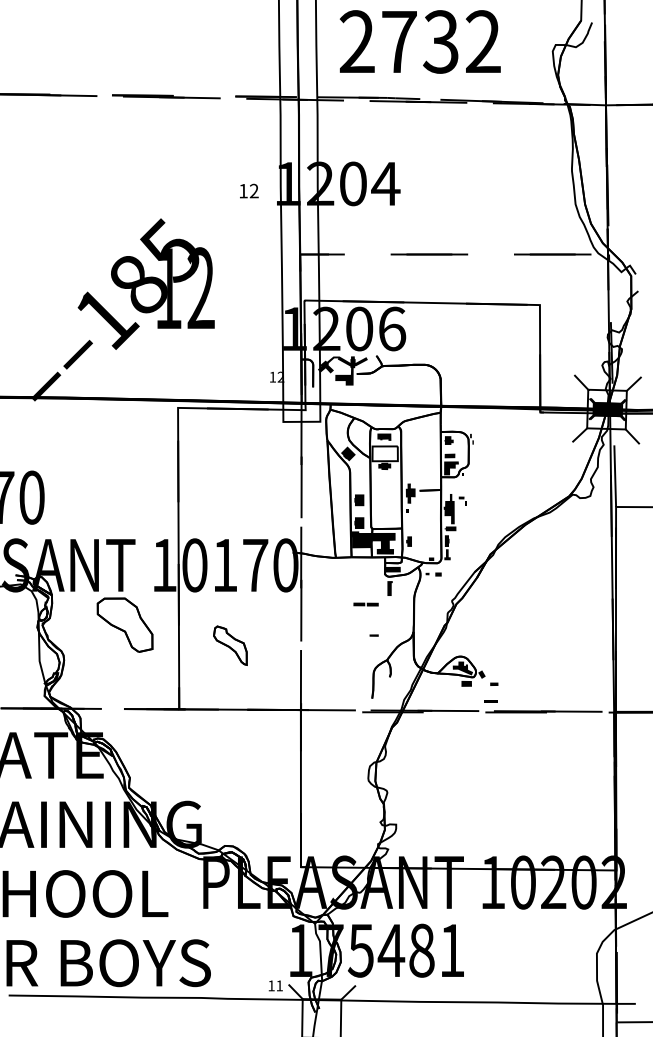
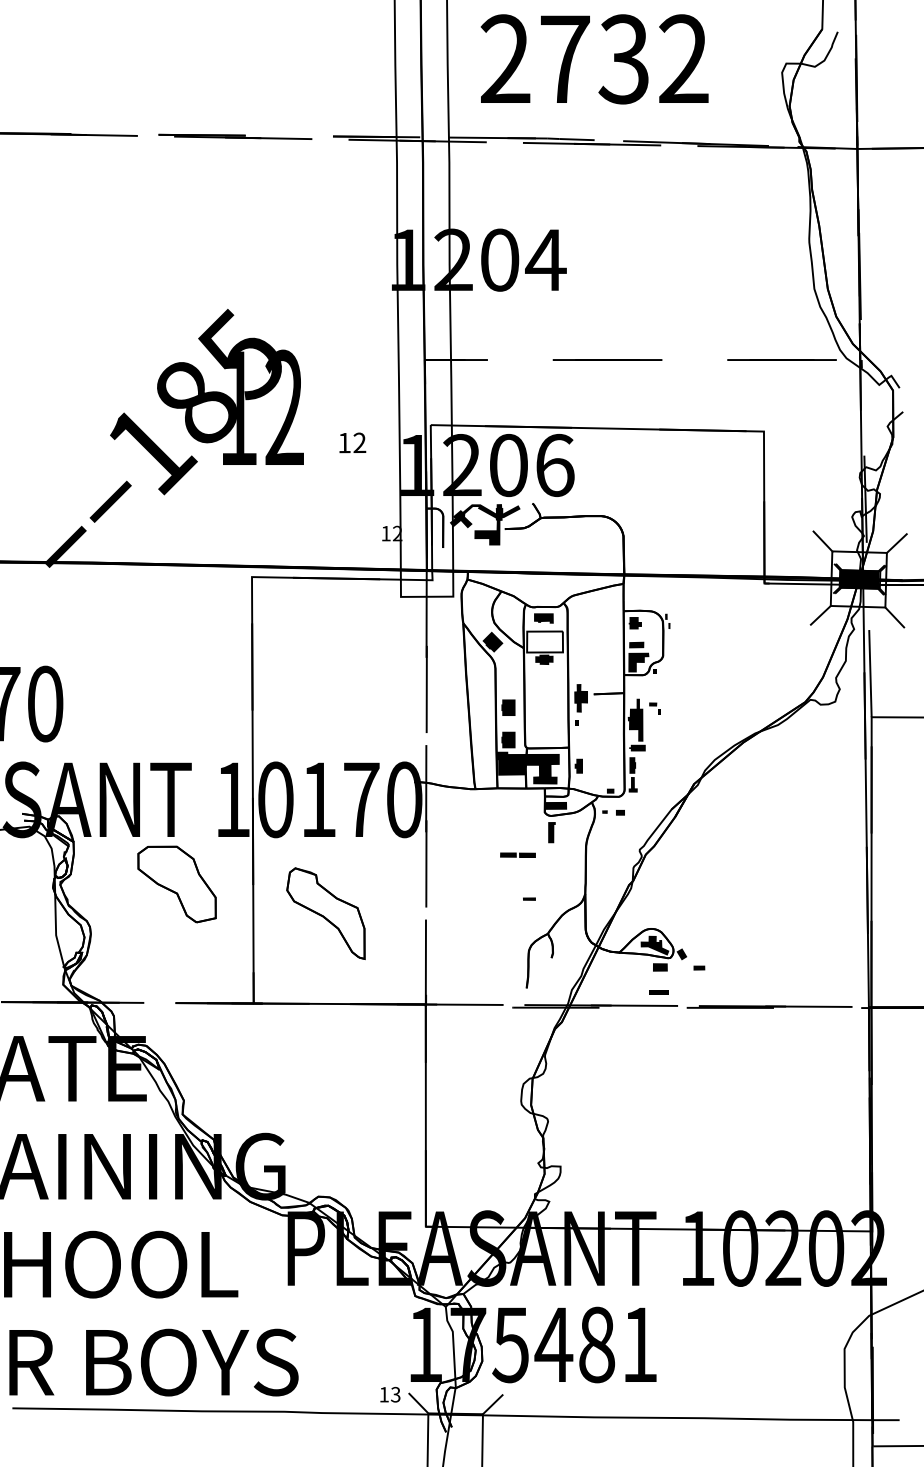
text: (249, 190) -> (353, 442), moved
part: (230, 645) -> (326, 913), size x1.67
line: (490, 701) -> (658, 992), moved
text: (279, 985) -> (395, 1394), 11 -> 13

